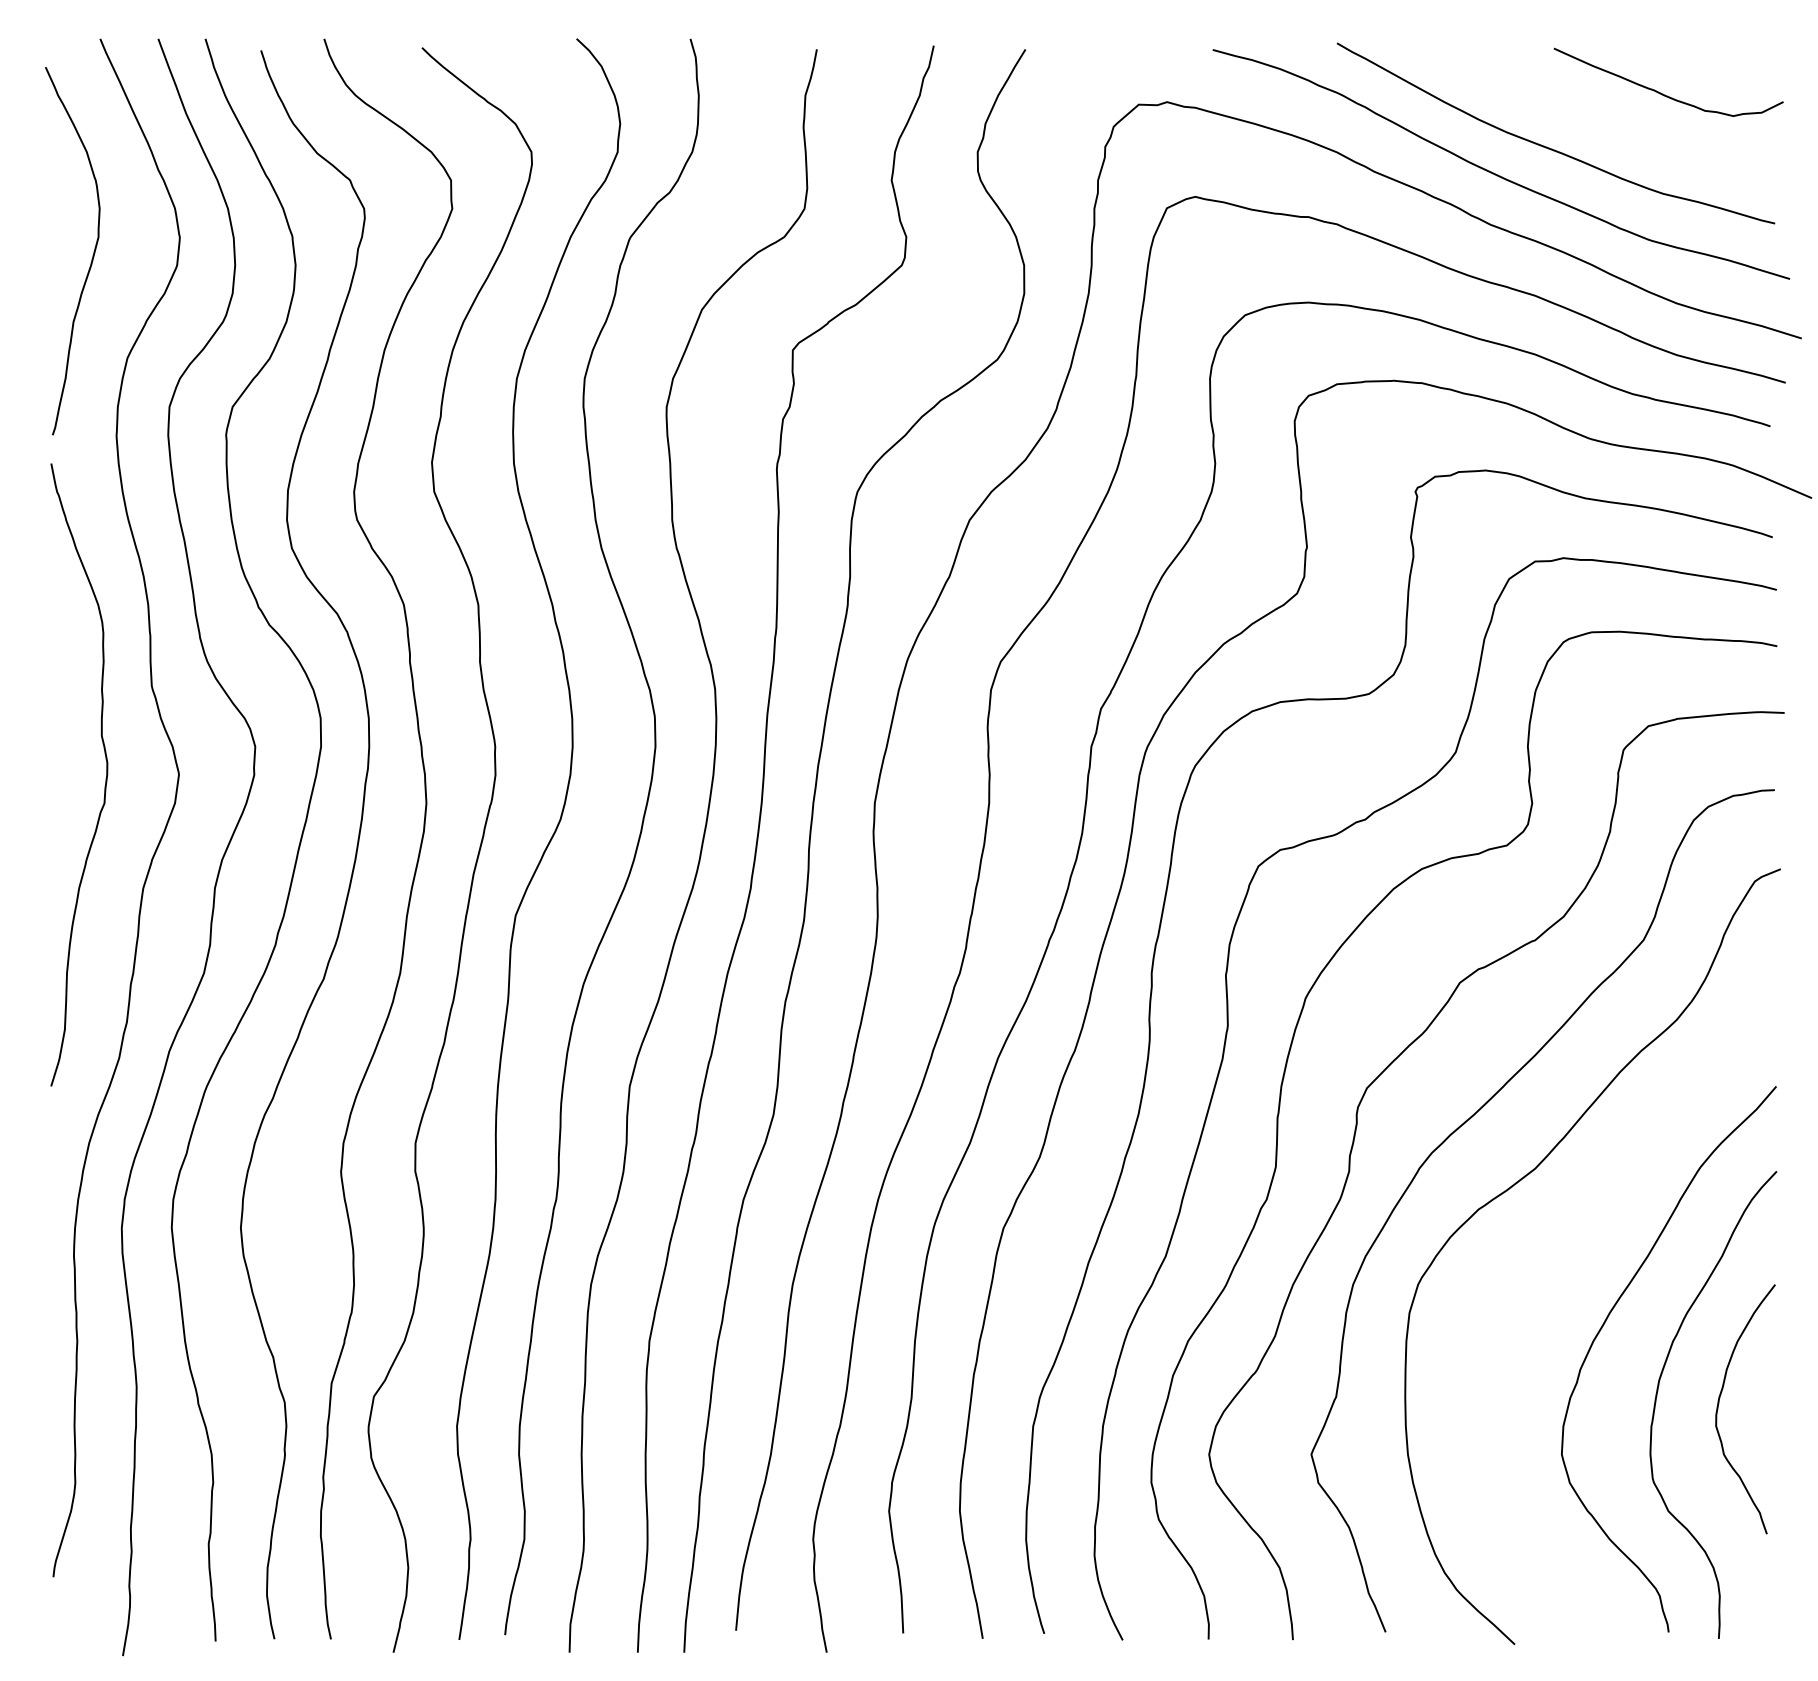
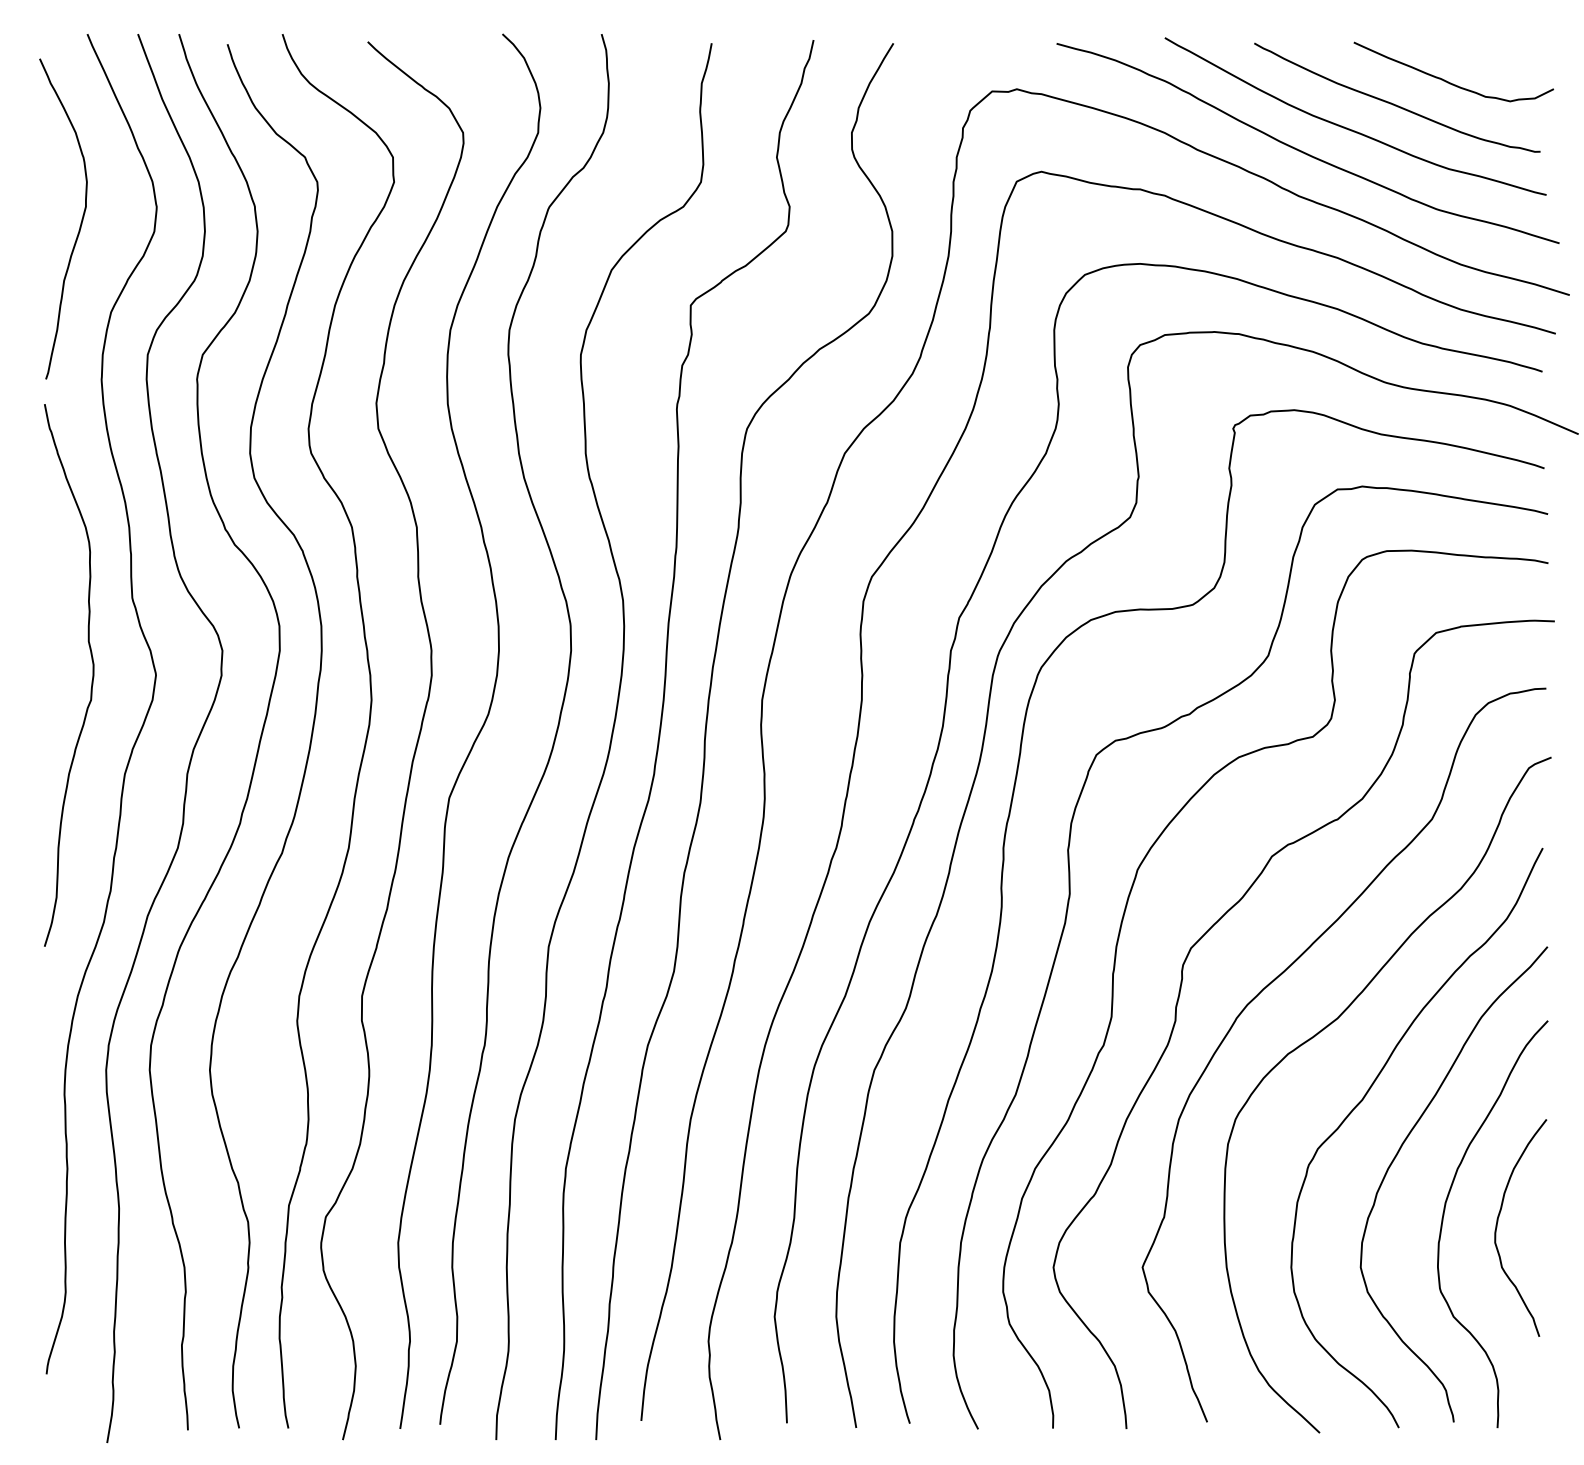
curve: (1599, 118) -> (1393, 103), added
curve: (1565, 1261) -> (1363, 1099), added

